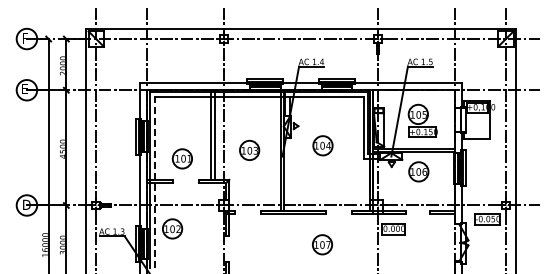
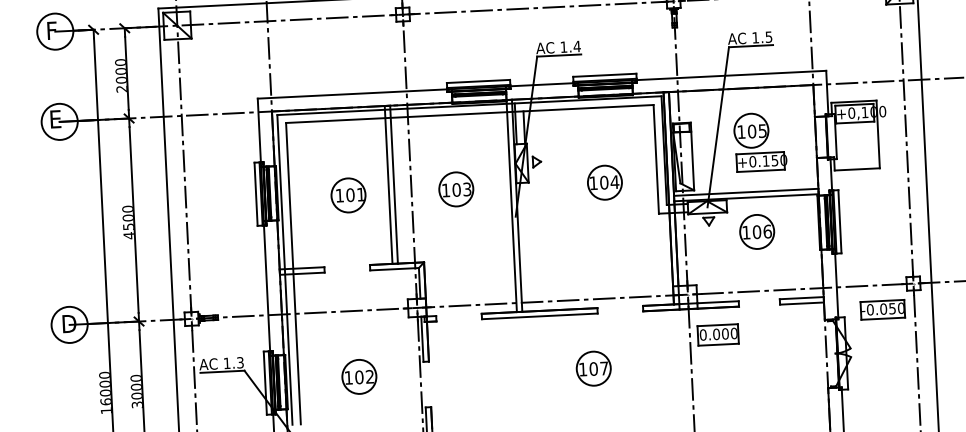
part: (322, 145) -> (604, 182), moved
part: (249, 149) -> (455, 187), moved
part: (181, 158) -> (346, 194), moved
line: (155, 182) -> (294, 273), dashed -> solid
part: (172, 228) -> (359, 376), moved

